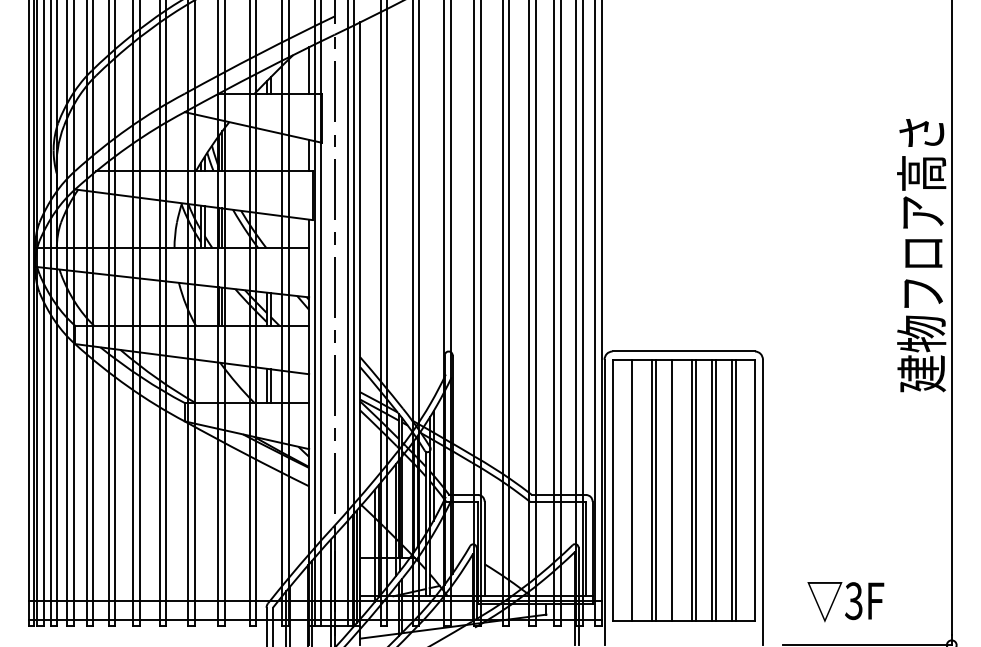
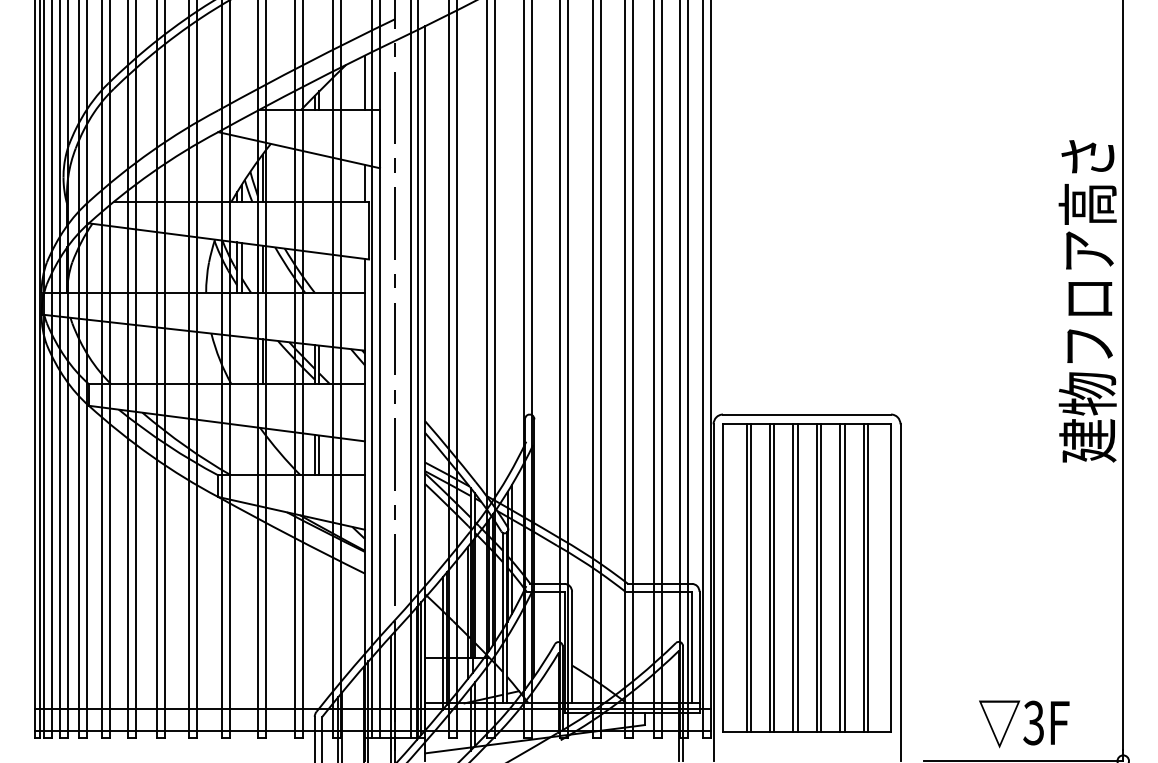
line: (635, 490) -> (750, 578), added
line: (675, 490) -> (797, 578), added
text: (846, 602) -> (1024, 724), moved

